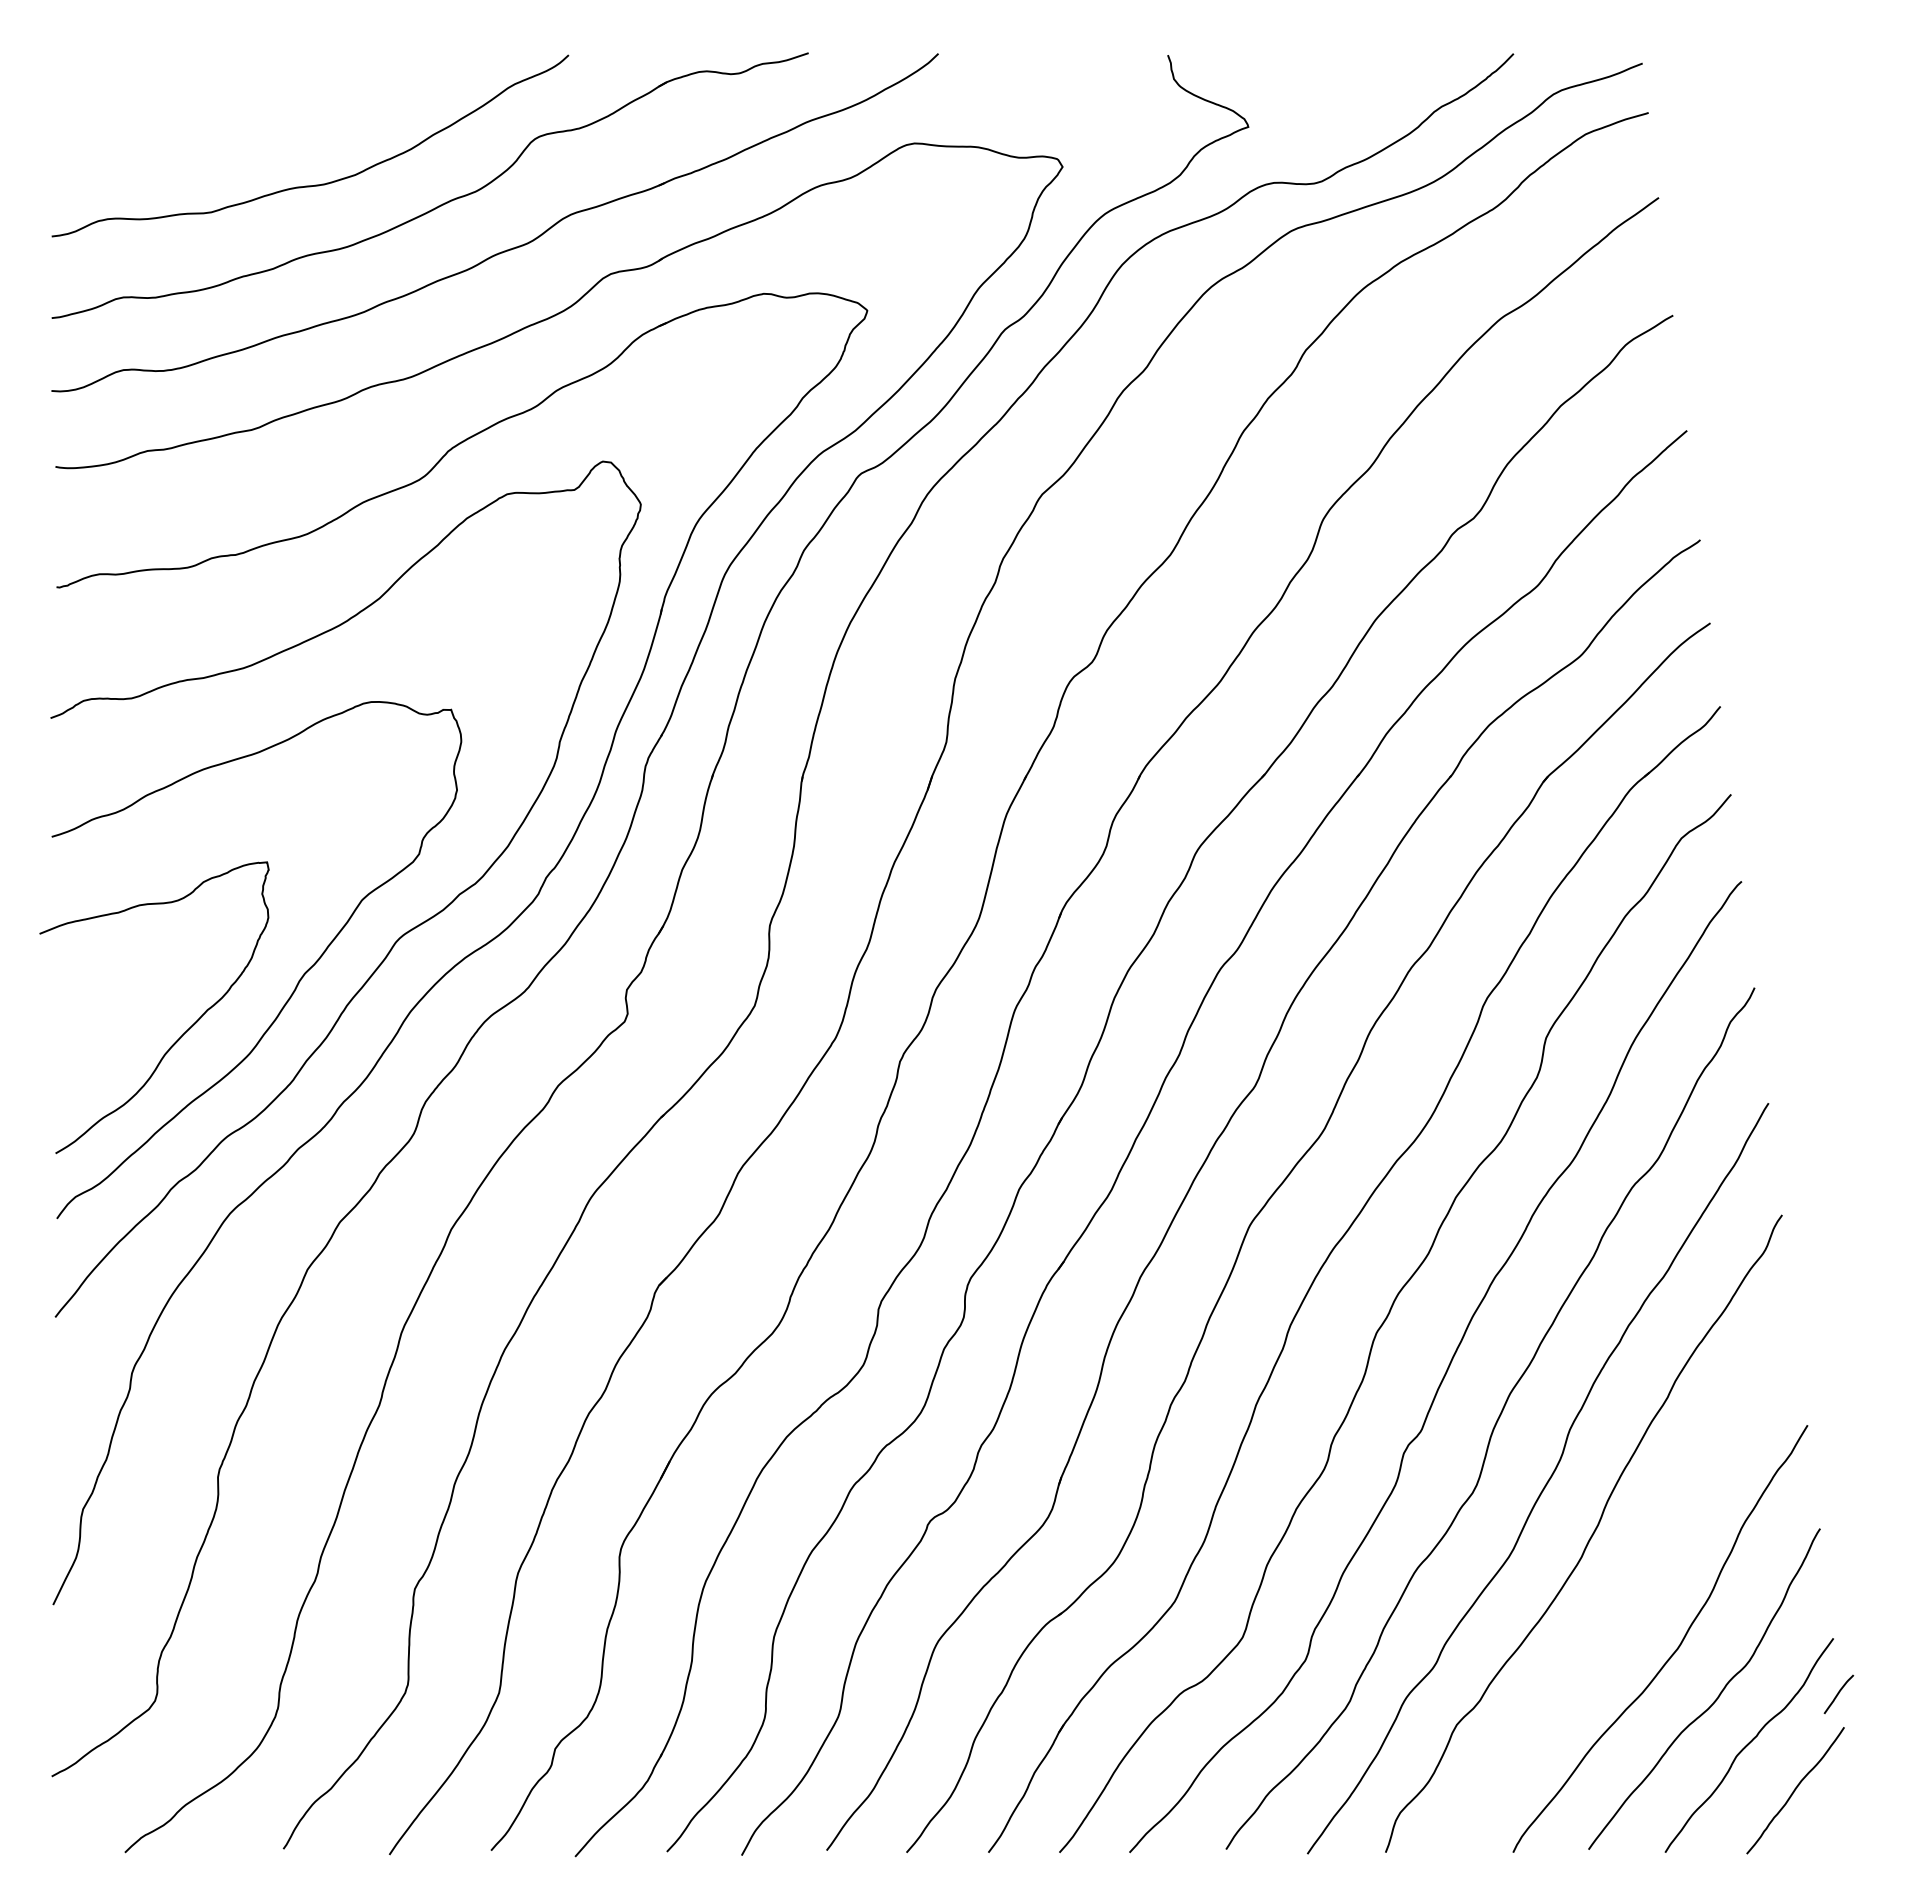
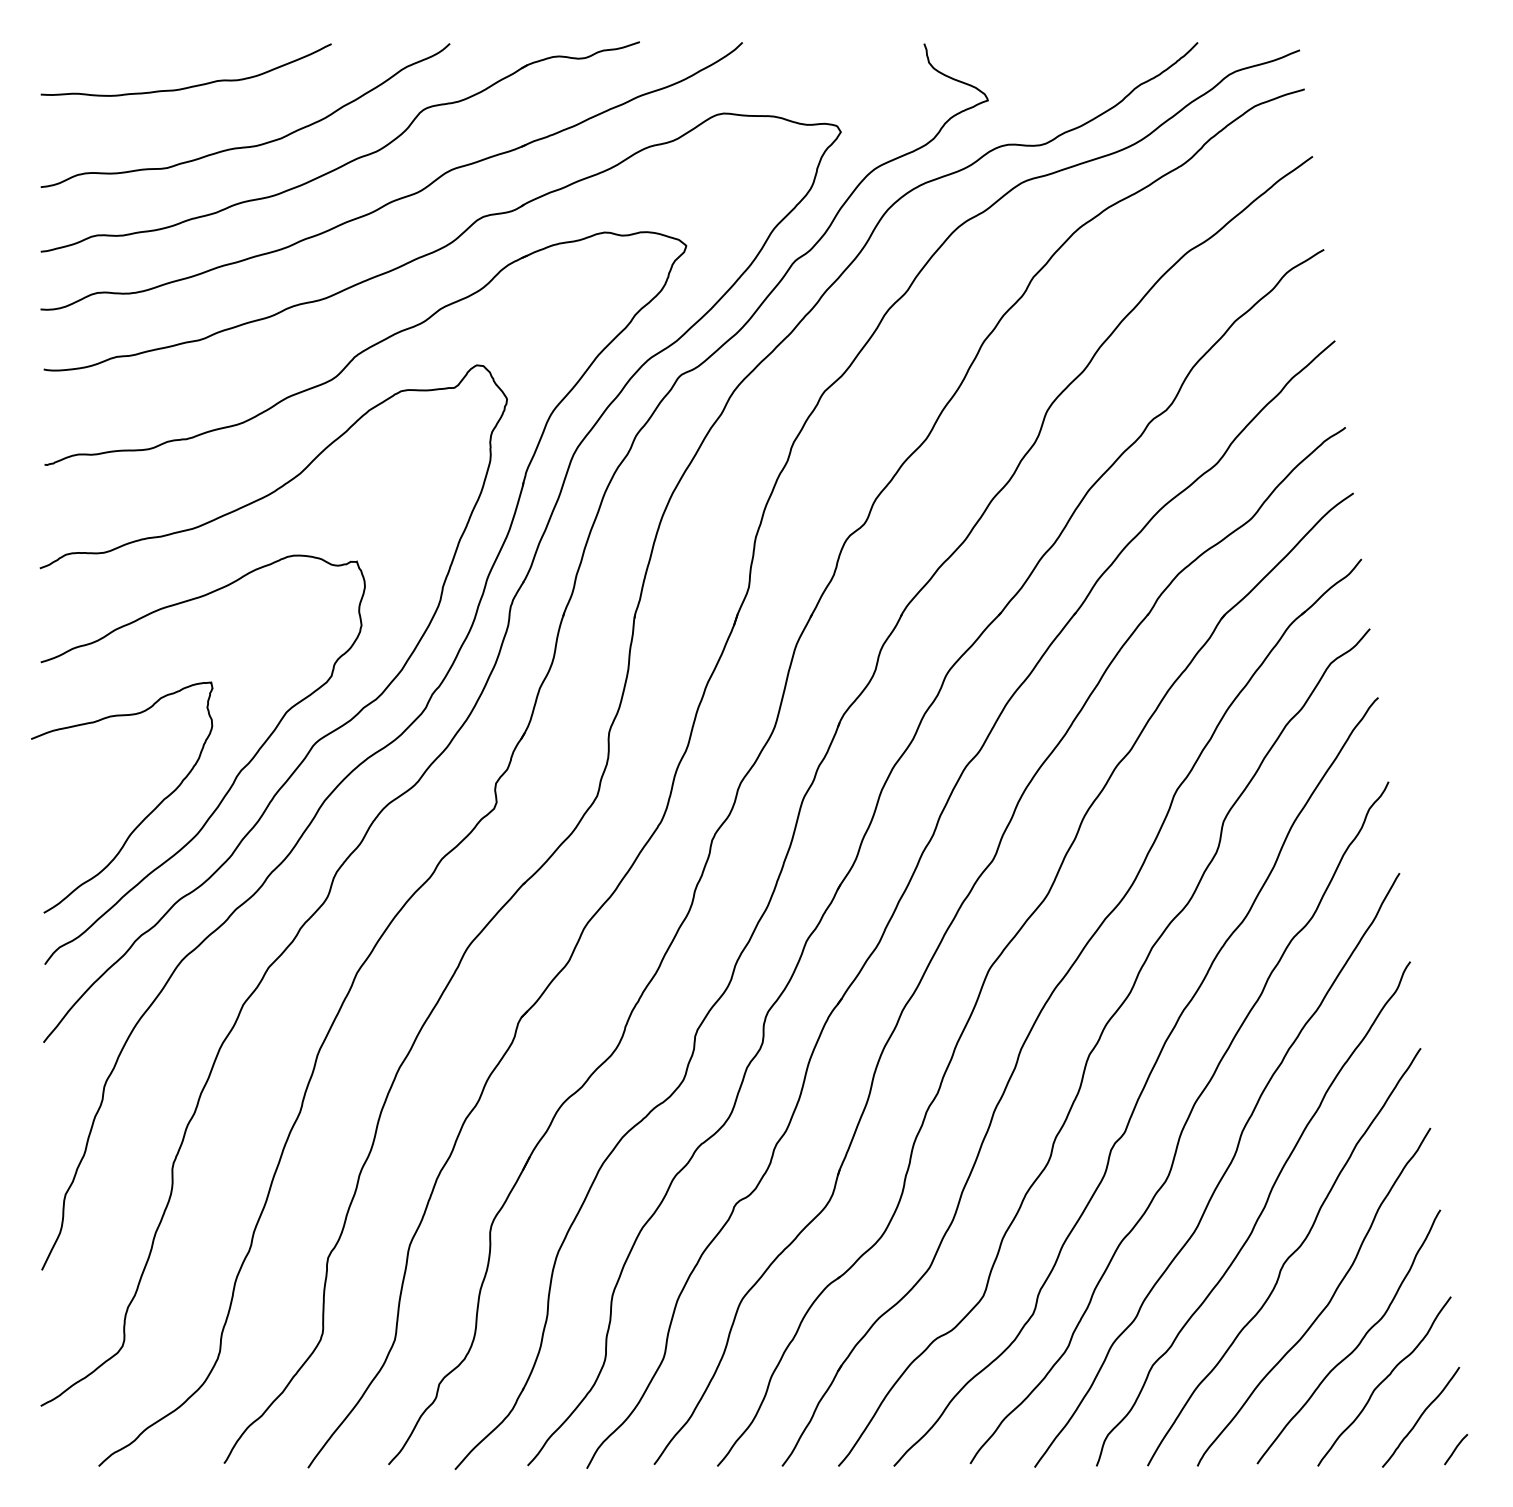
curve: (242, 108) -> (191, 85), added
curve: (1626, 1589) -> (1287, 1258), added
curve: (1838, 1693) -> (1455, 1448), moved

